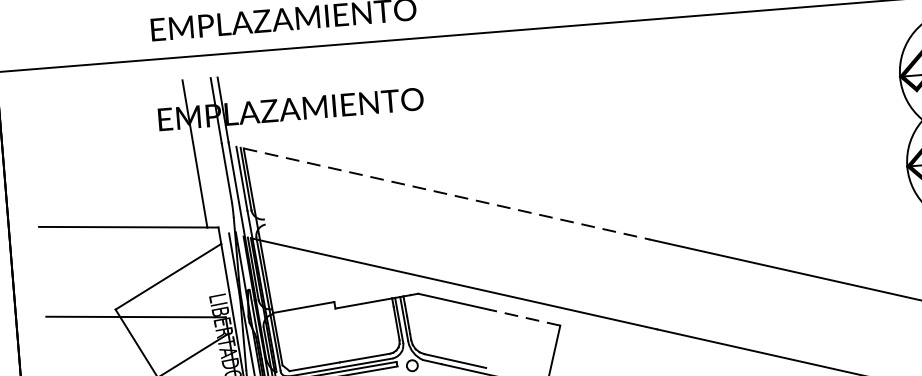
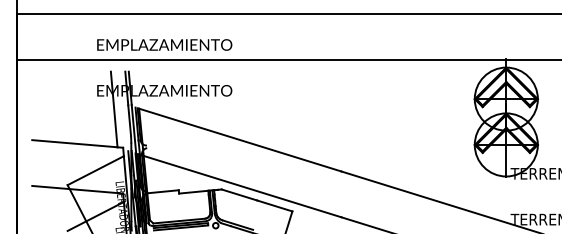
line: (447, 194) -> (240, 140), dashed -> solid
line: (524, 316) -> (274, 205), dashed -> solid

